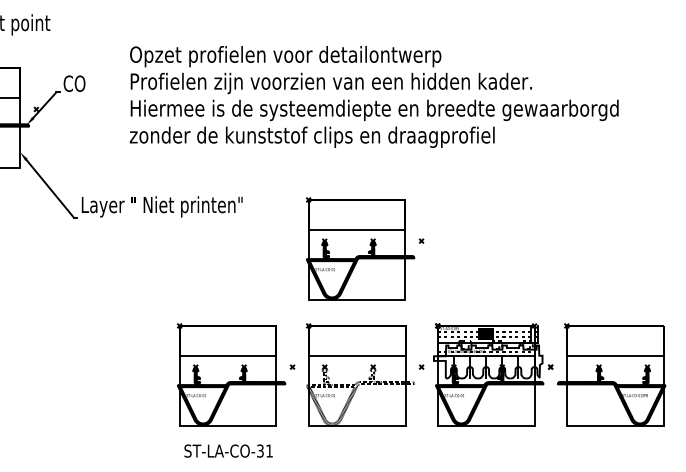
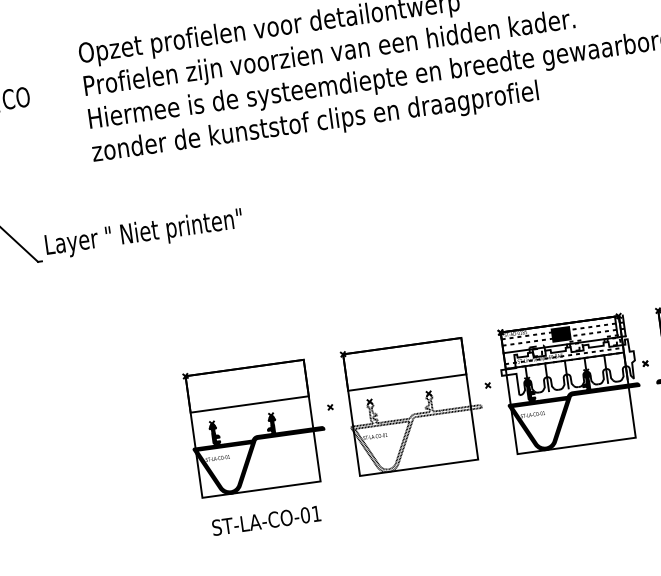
part: (365, 248) -> (399, 250), removed
text: (259, 450) -> (304, 514), ST-LA-CO-31 -> ST-LA-CO-01

